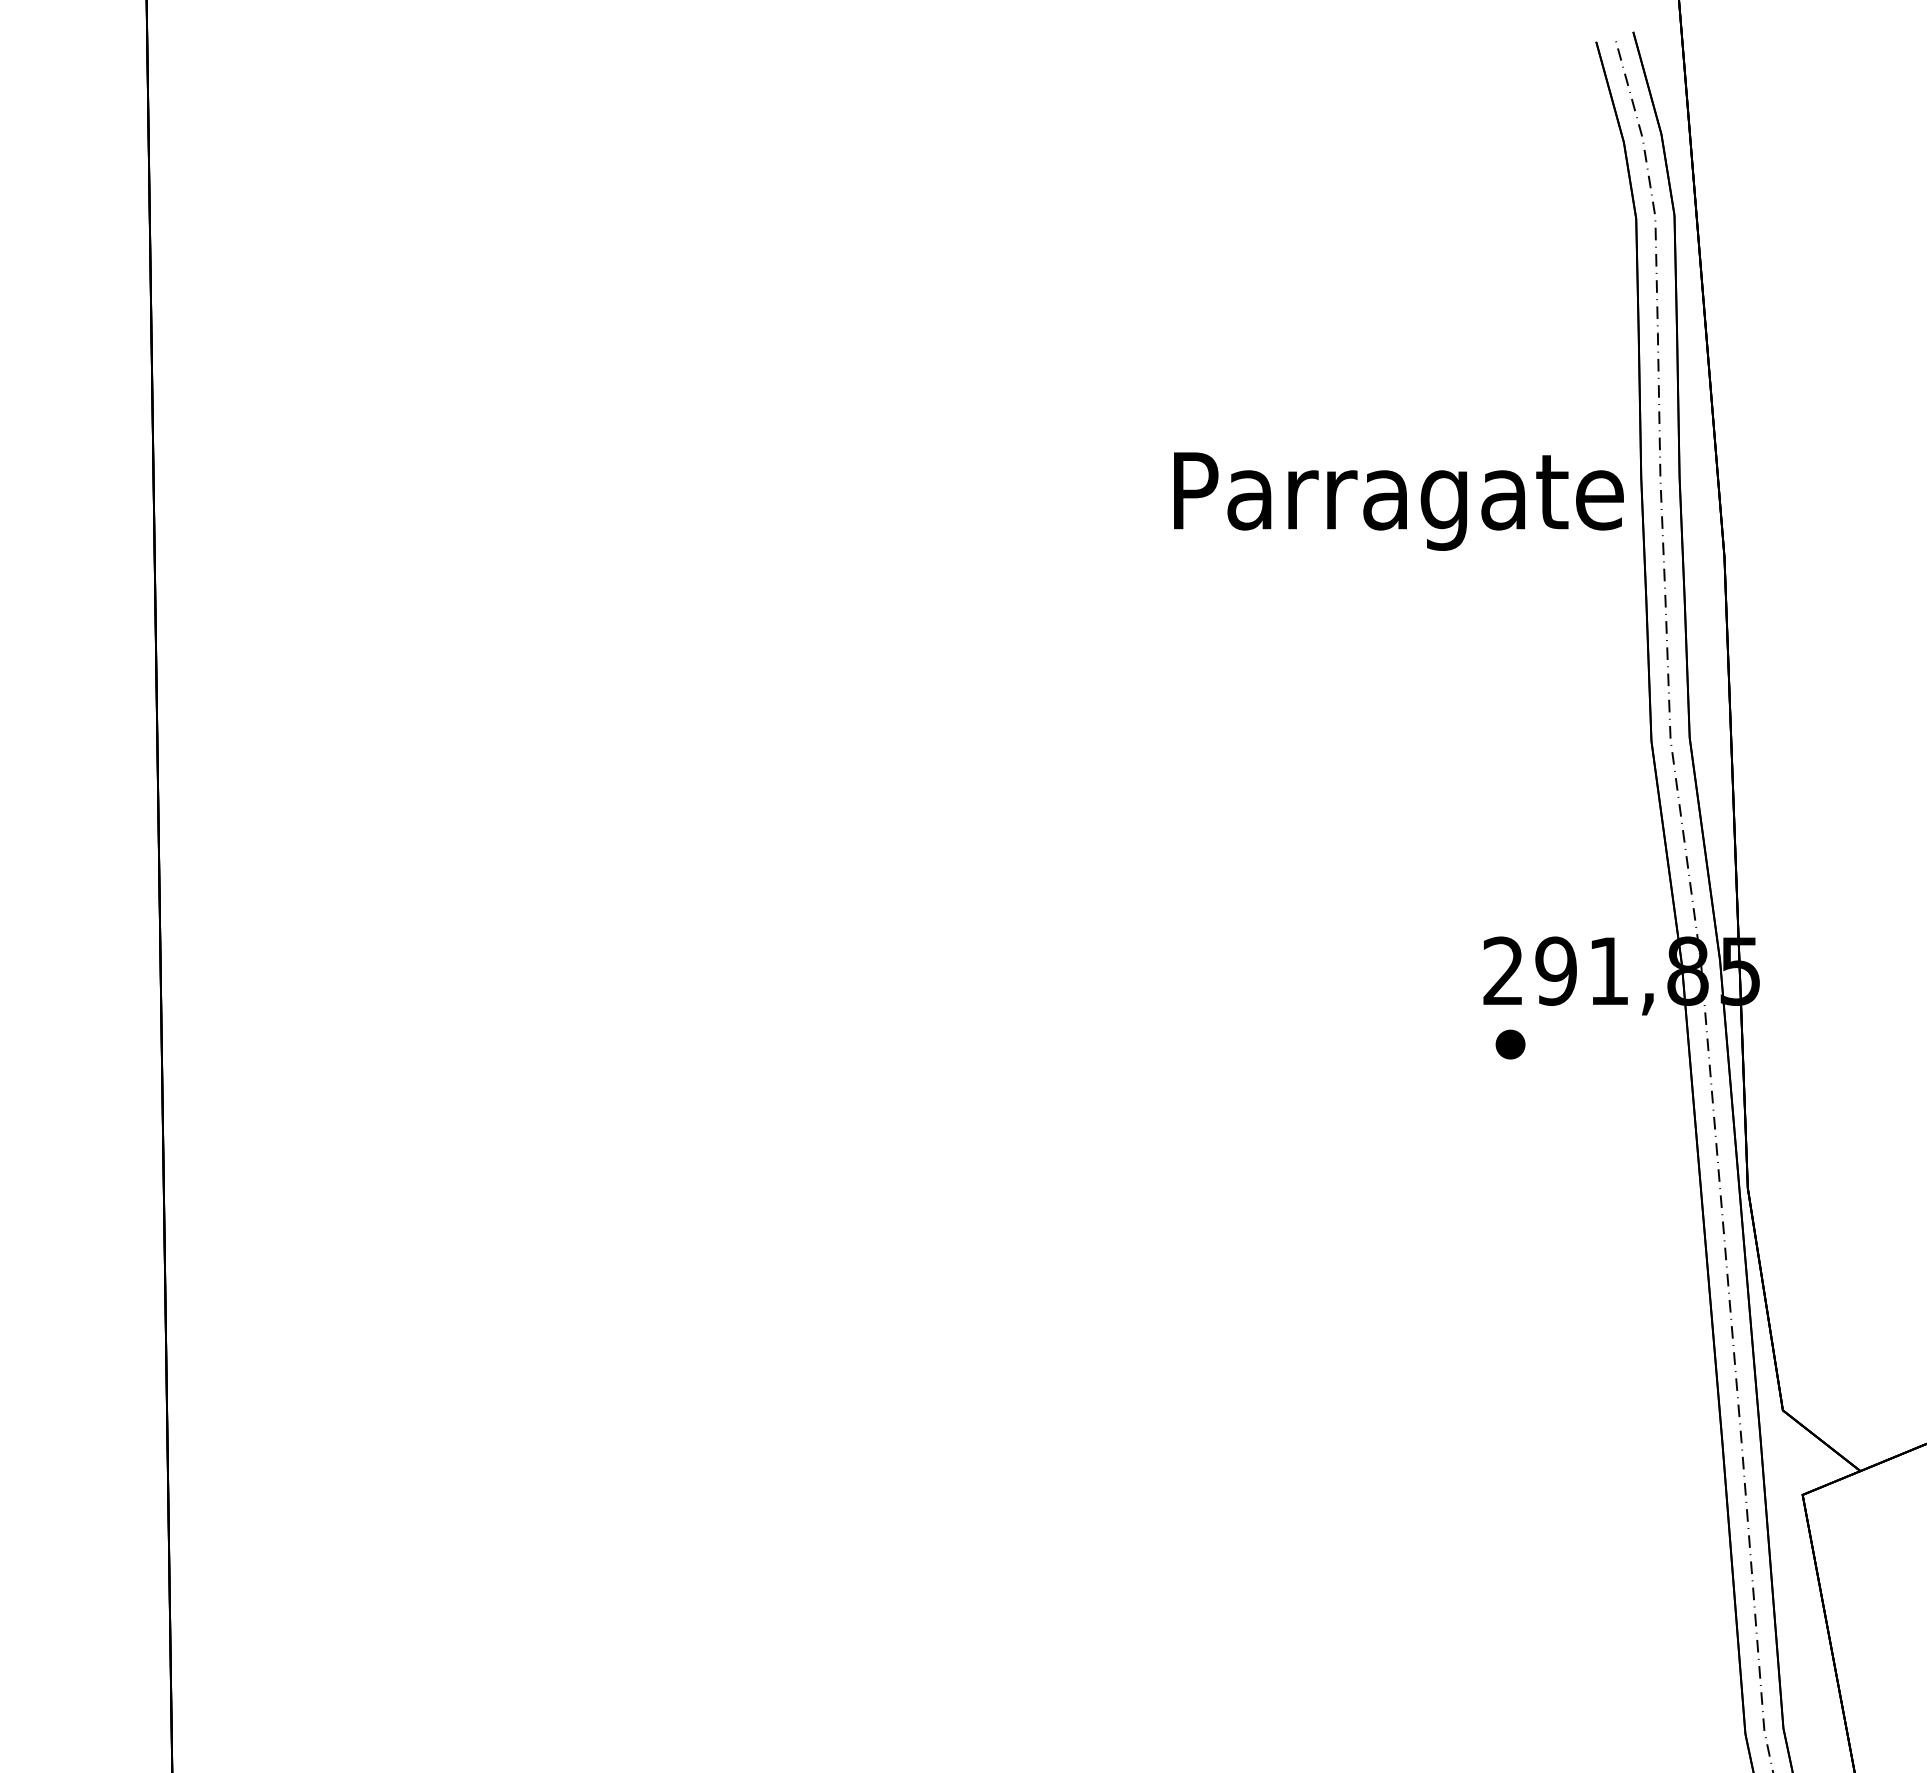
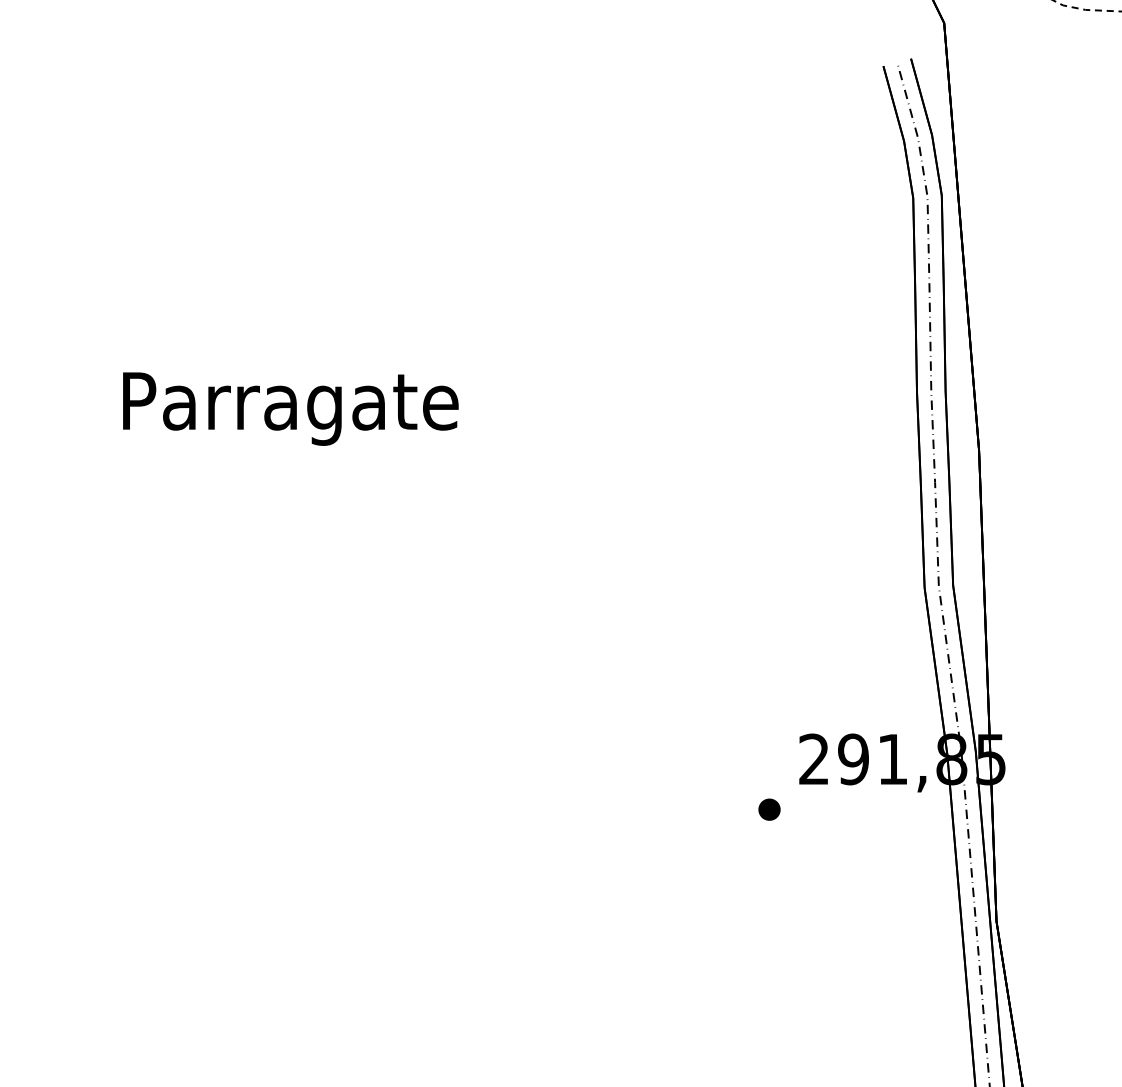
text: (1398, 501) -> (290, 409), moved
part: (1510, 1044) -> (769, 809), moved

